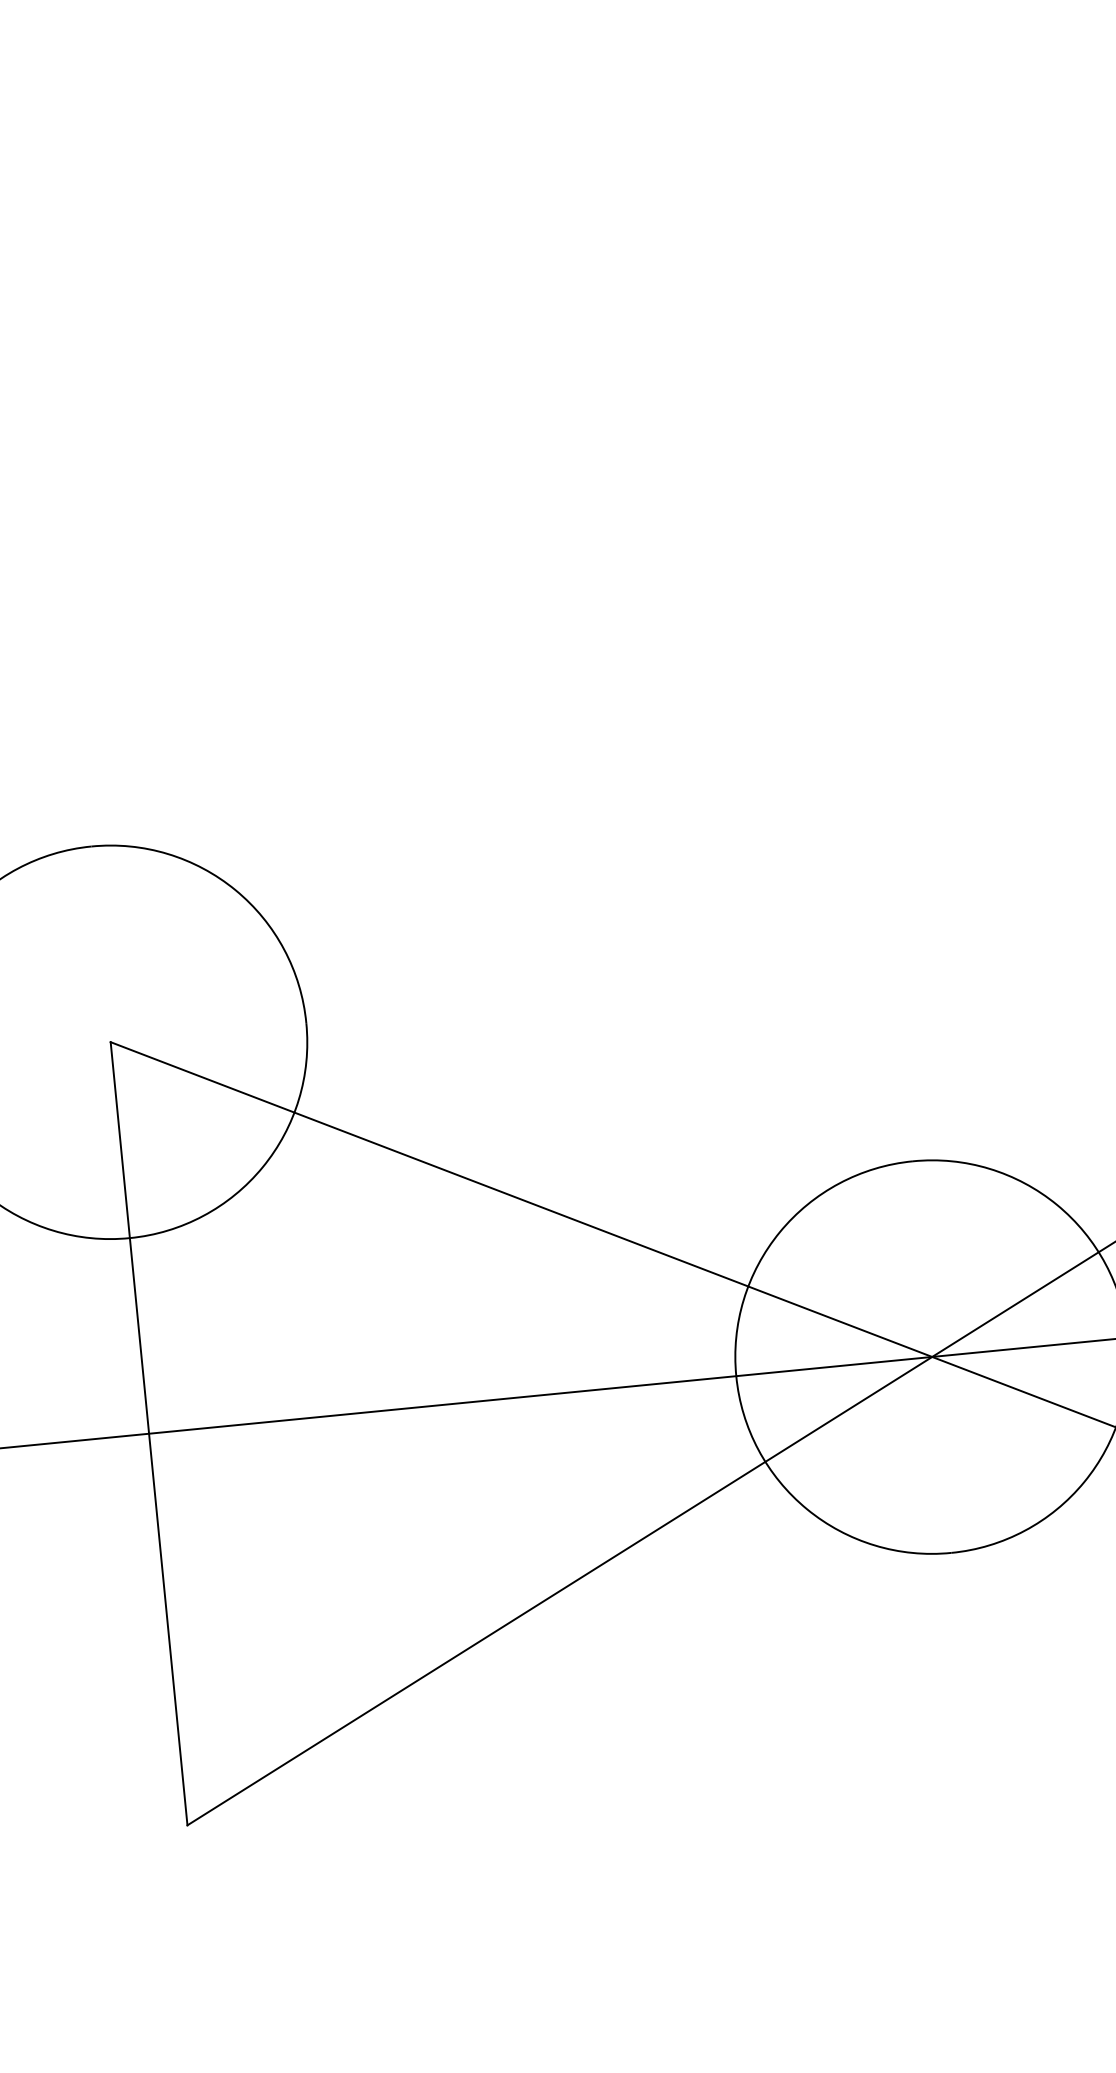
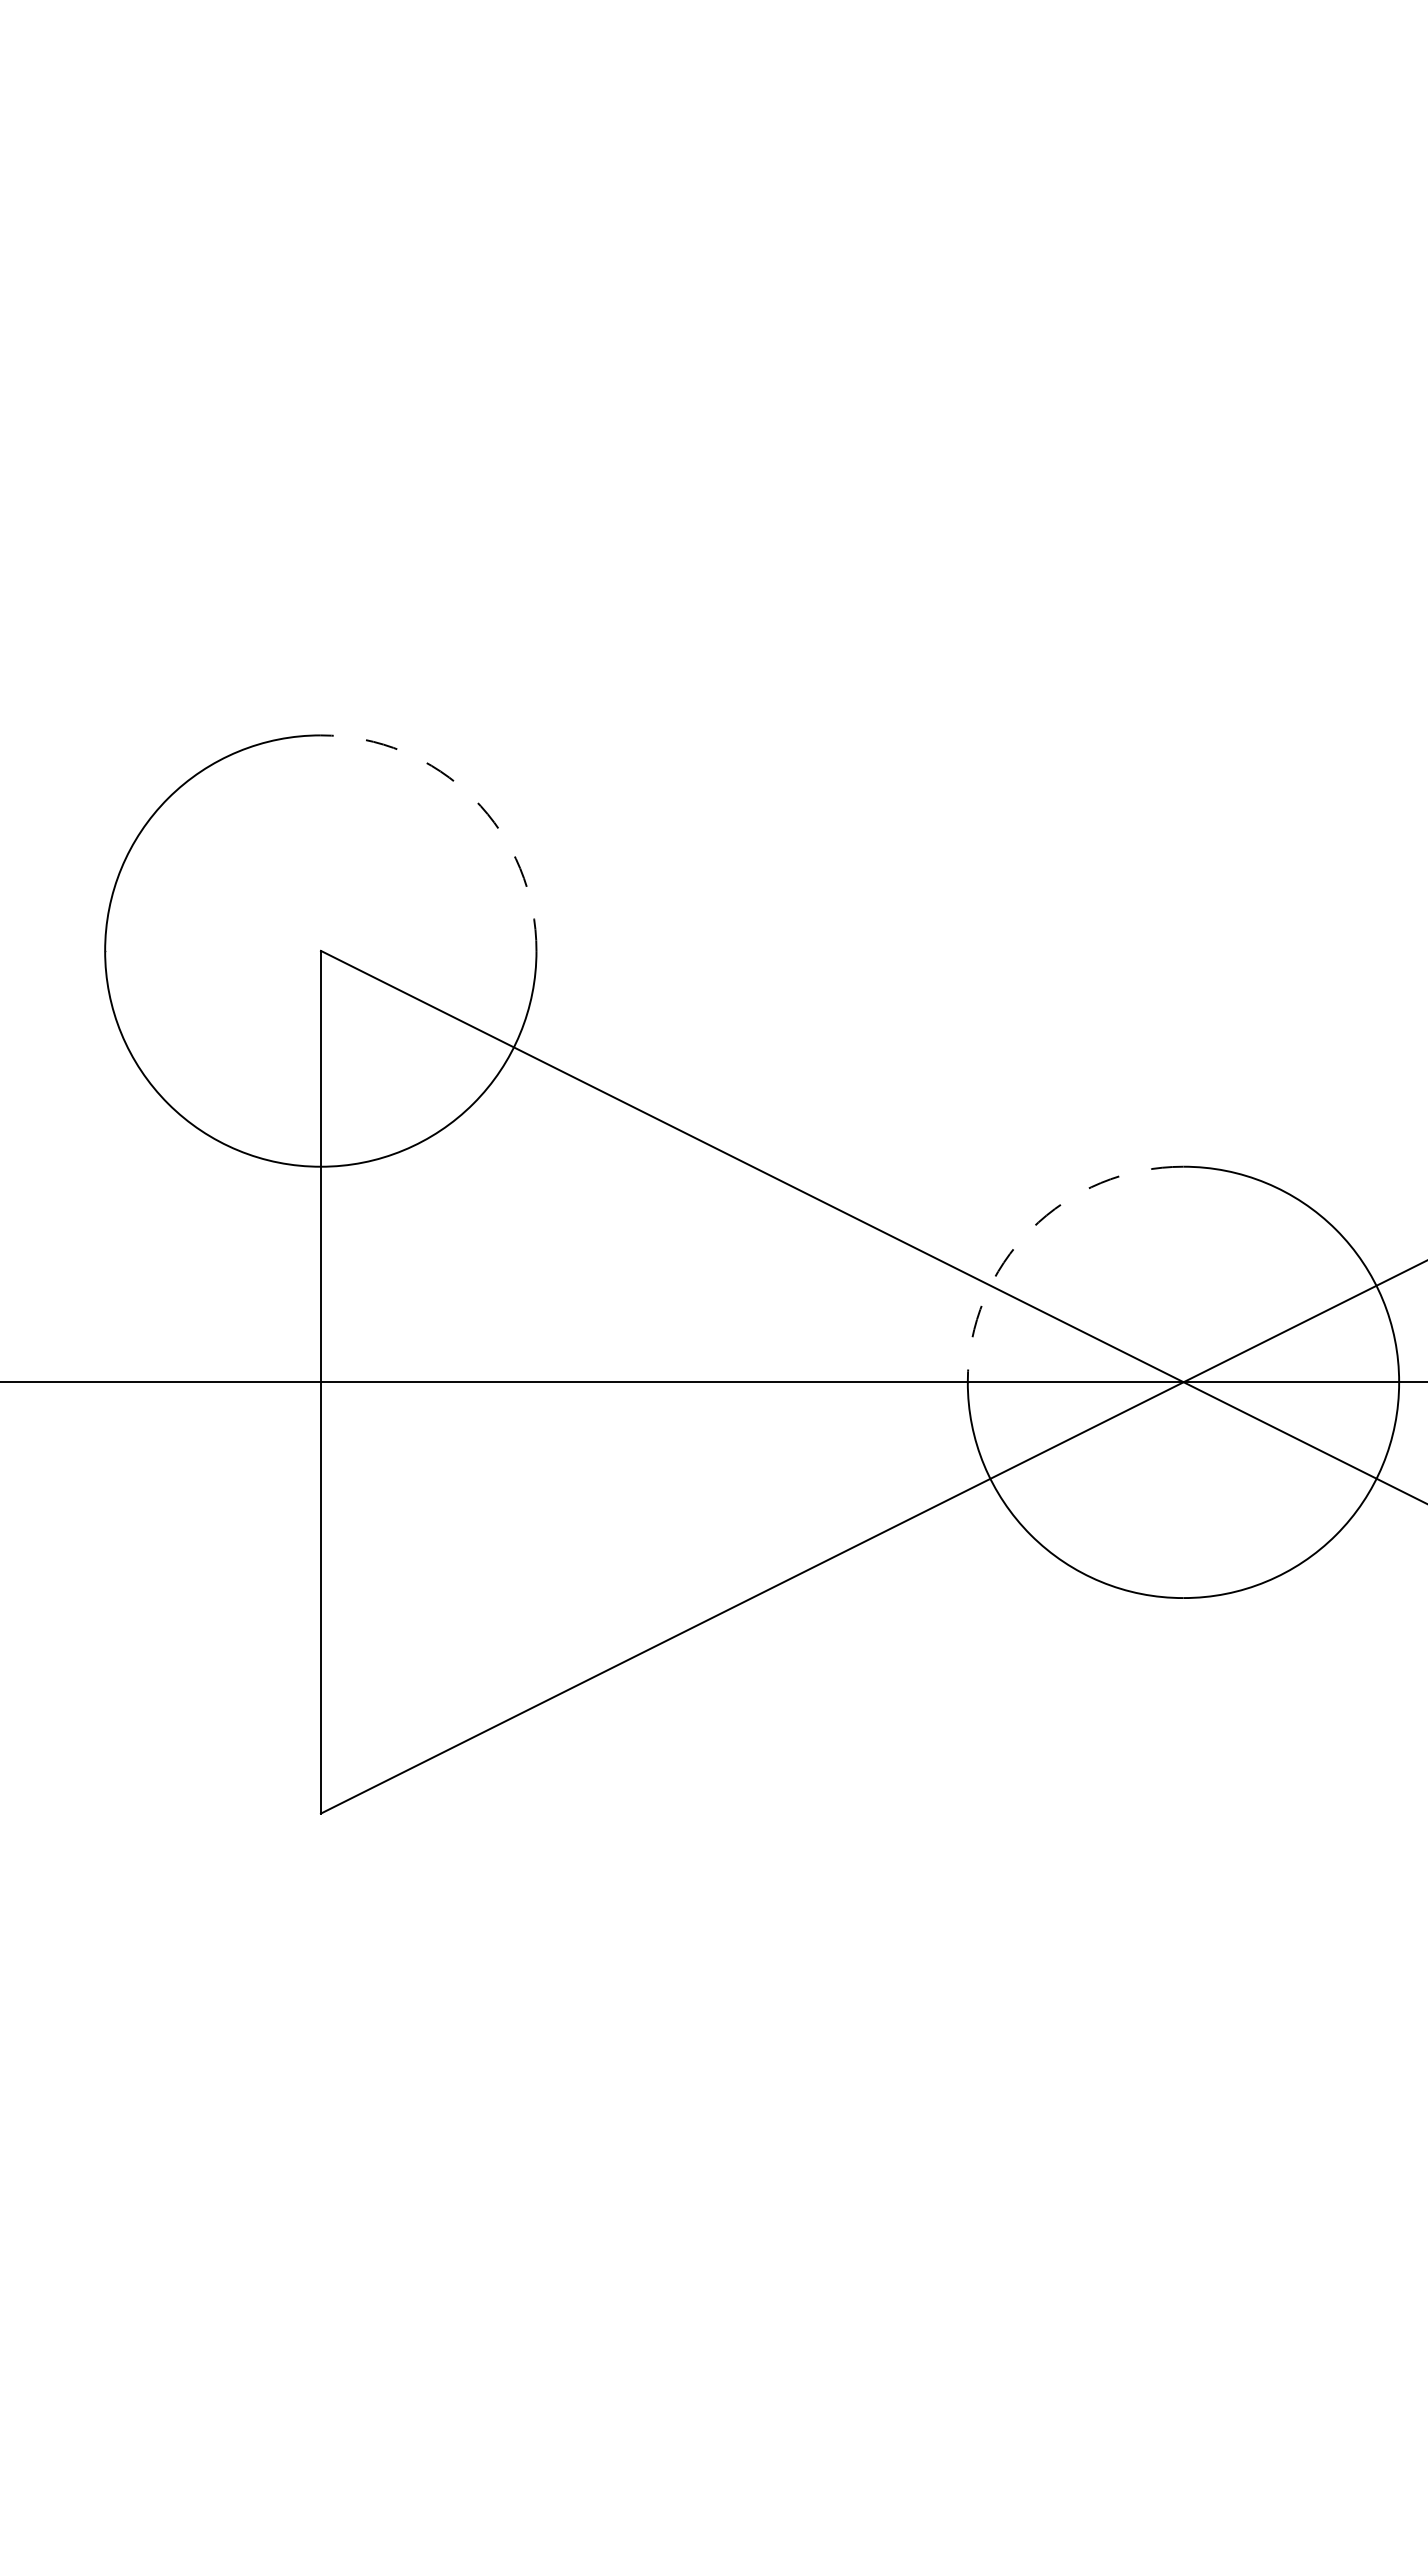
arc: (235, 890) -> (473, 798), solid -> dashed
arc: (779, 1231) -> (1030, 1229), solid -> dashed

